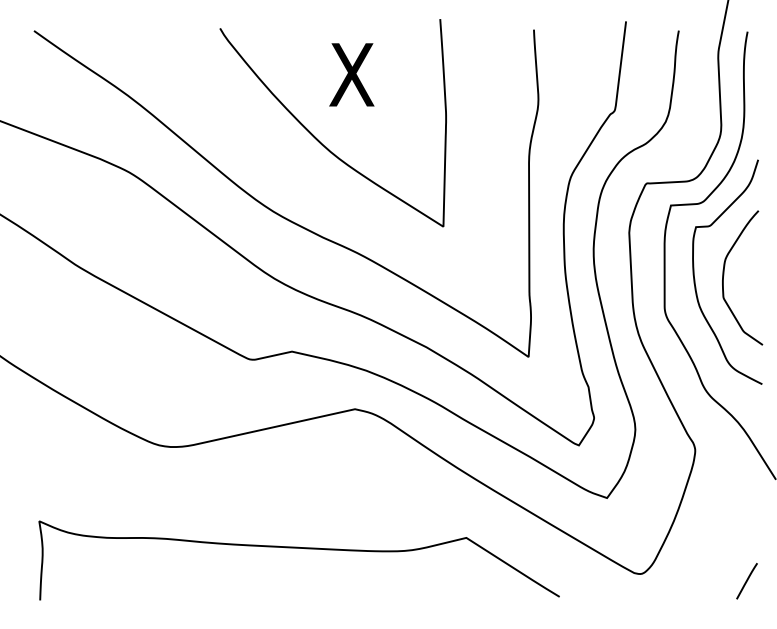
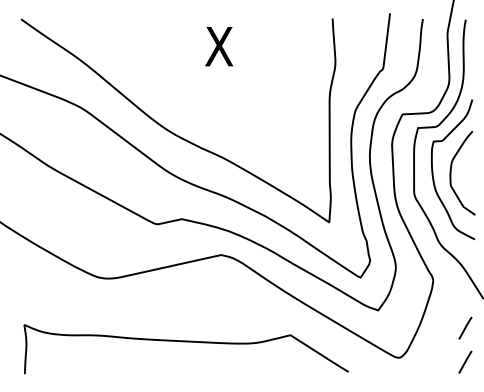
curve: (317, 137) -> (197, 85), removed
line: (747, 525) -> (465, 327), added

